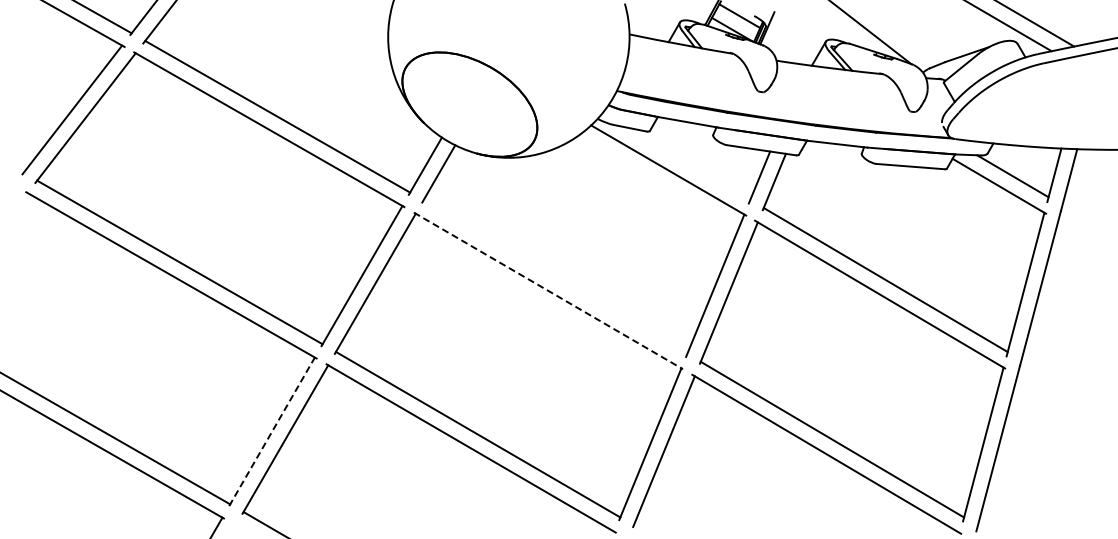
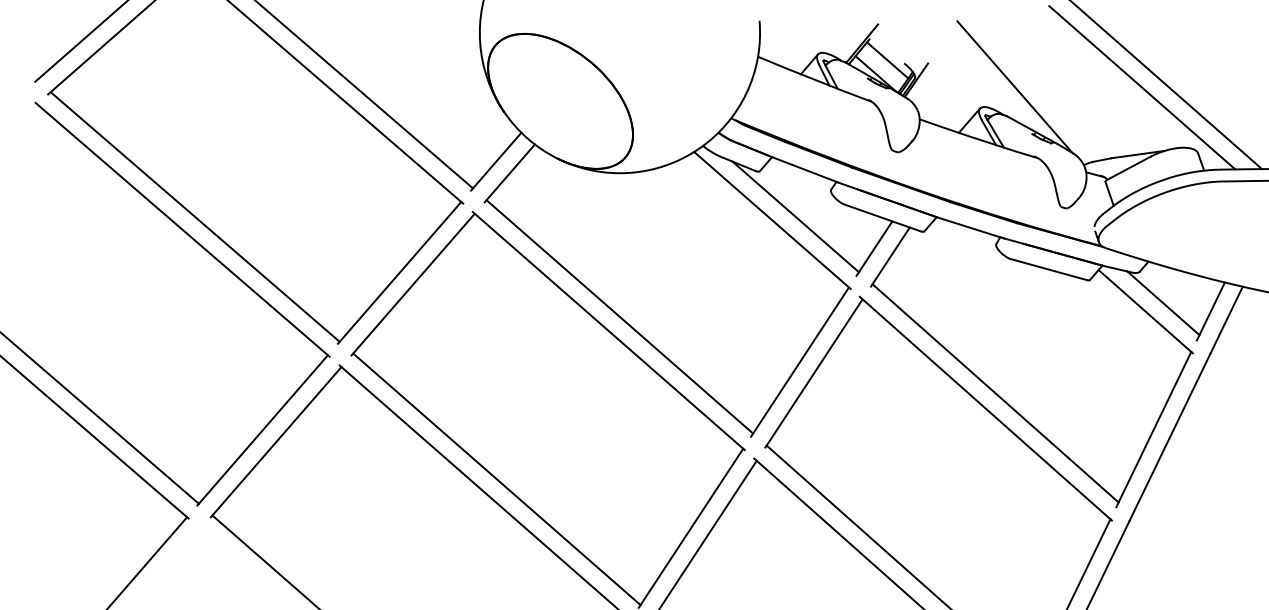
line: (687, 163) -> (795, 216), added
line: (555, 276) -> (620, 316), added
line: (548, 290) -> (608, 330), dashed -> solid
line: (272, 431) -> (263, 430), dashed -> solid

